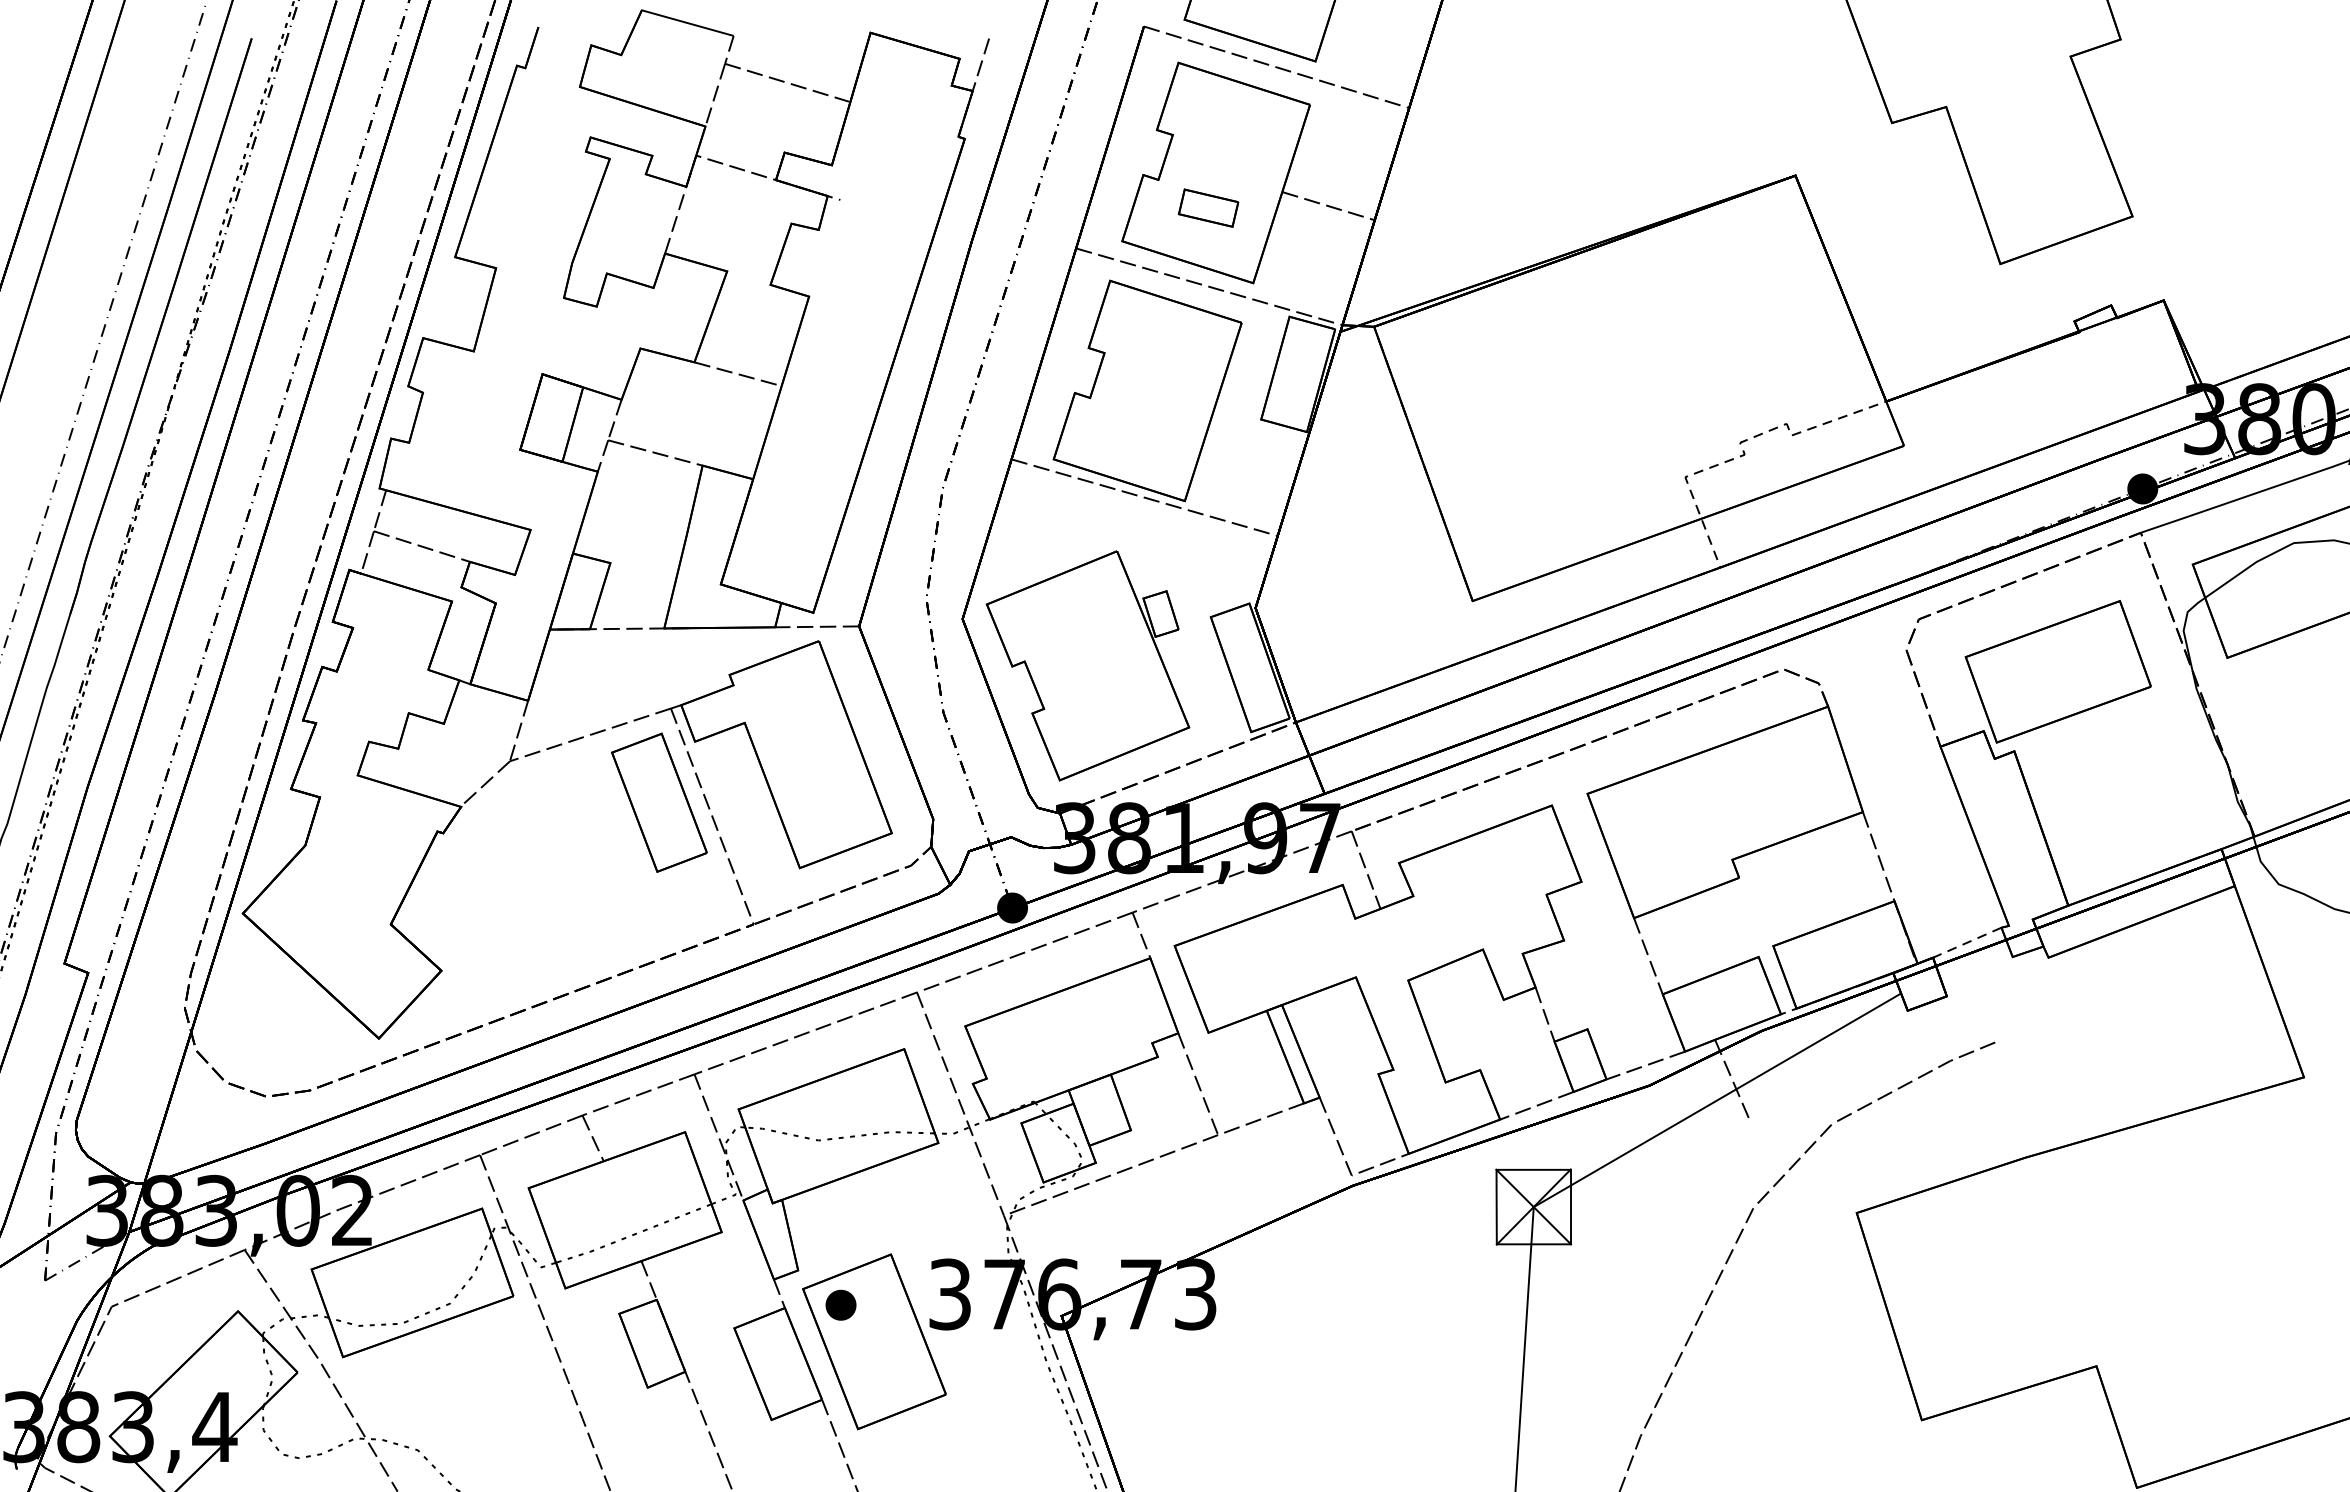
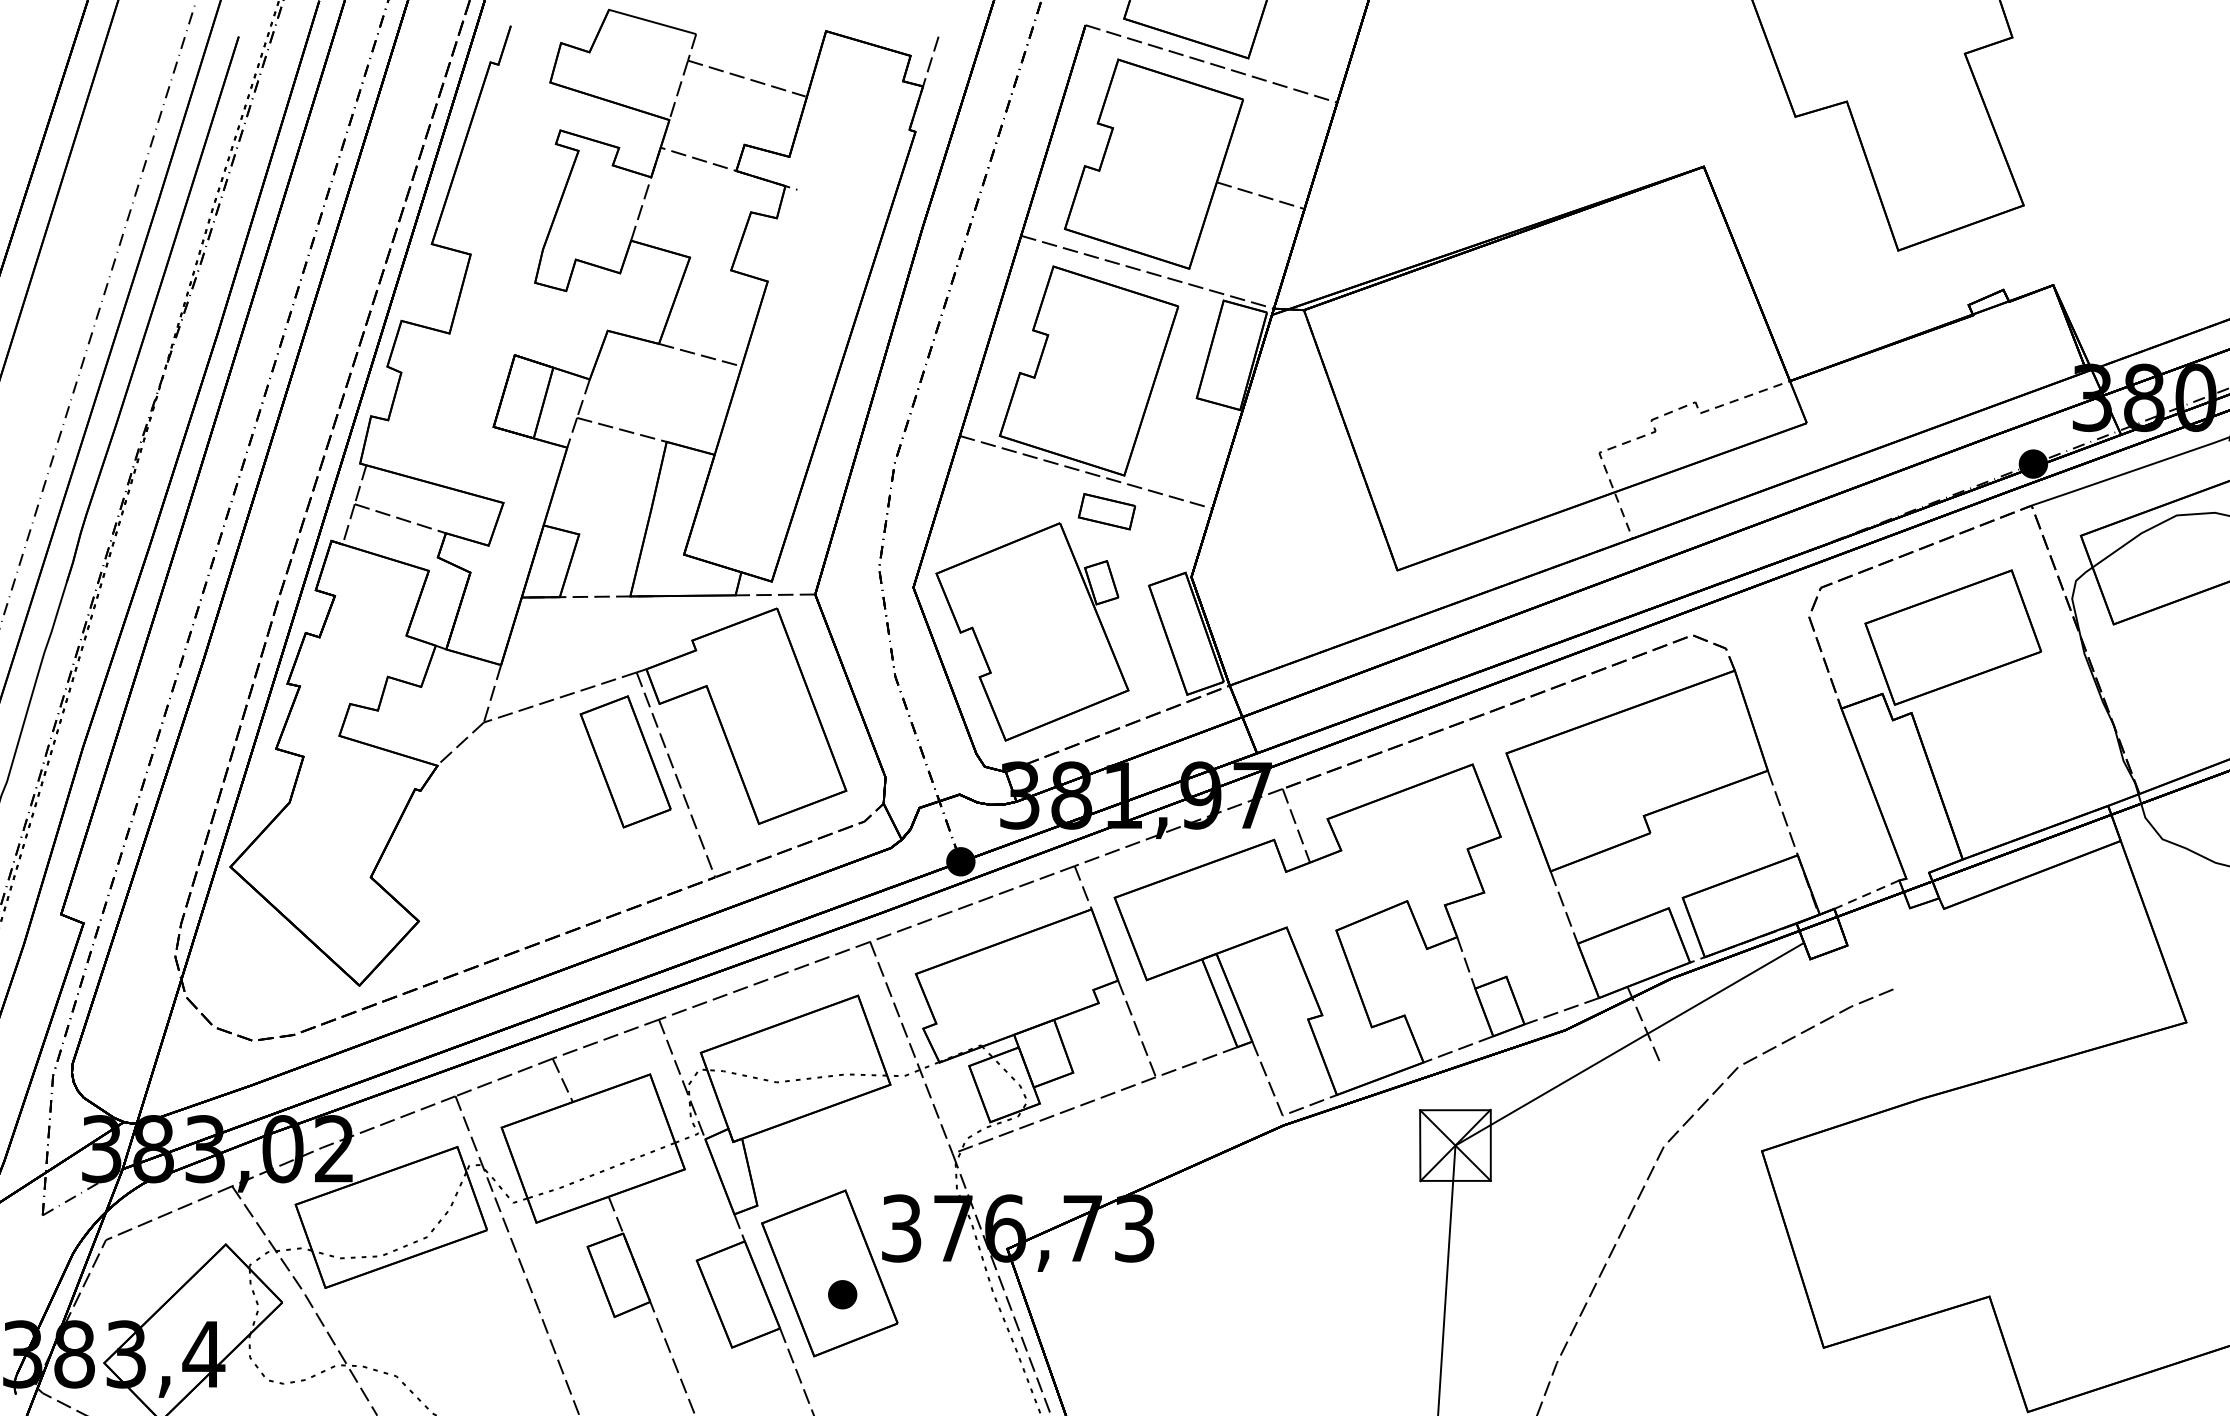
part: (1208, 207) -> (1106, 511), moved
part: (840, 1304) -> (842, 1294), moved

